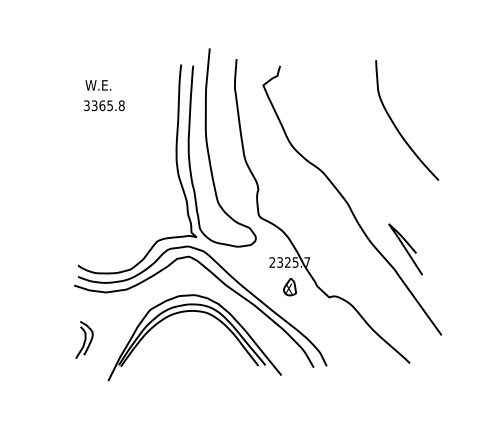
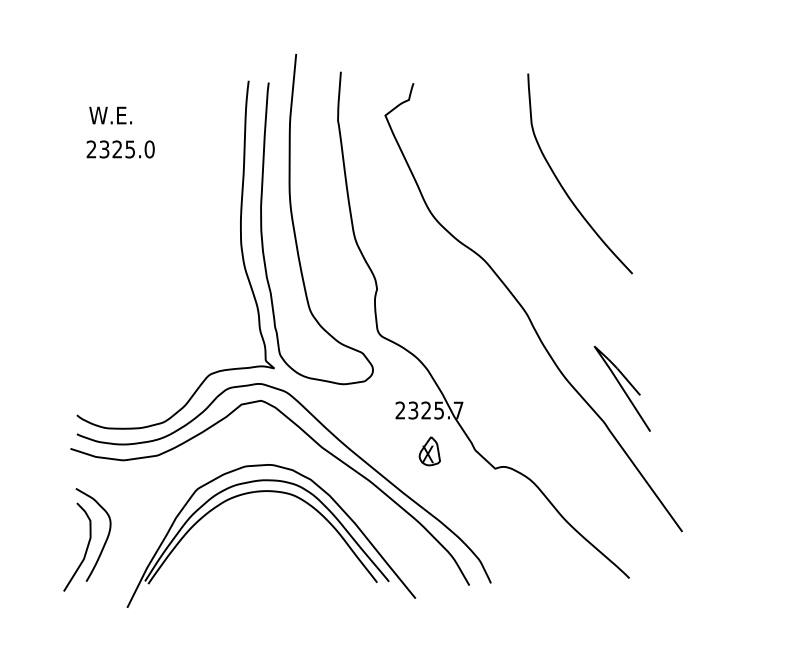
text: (104, 105) -> (120, 149), 3365.8 -> 2325.0
curve: (396, 126) -> (562, 184), moved
part: (84, 339) -> (87, 538), size x1.67

